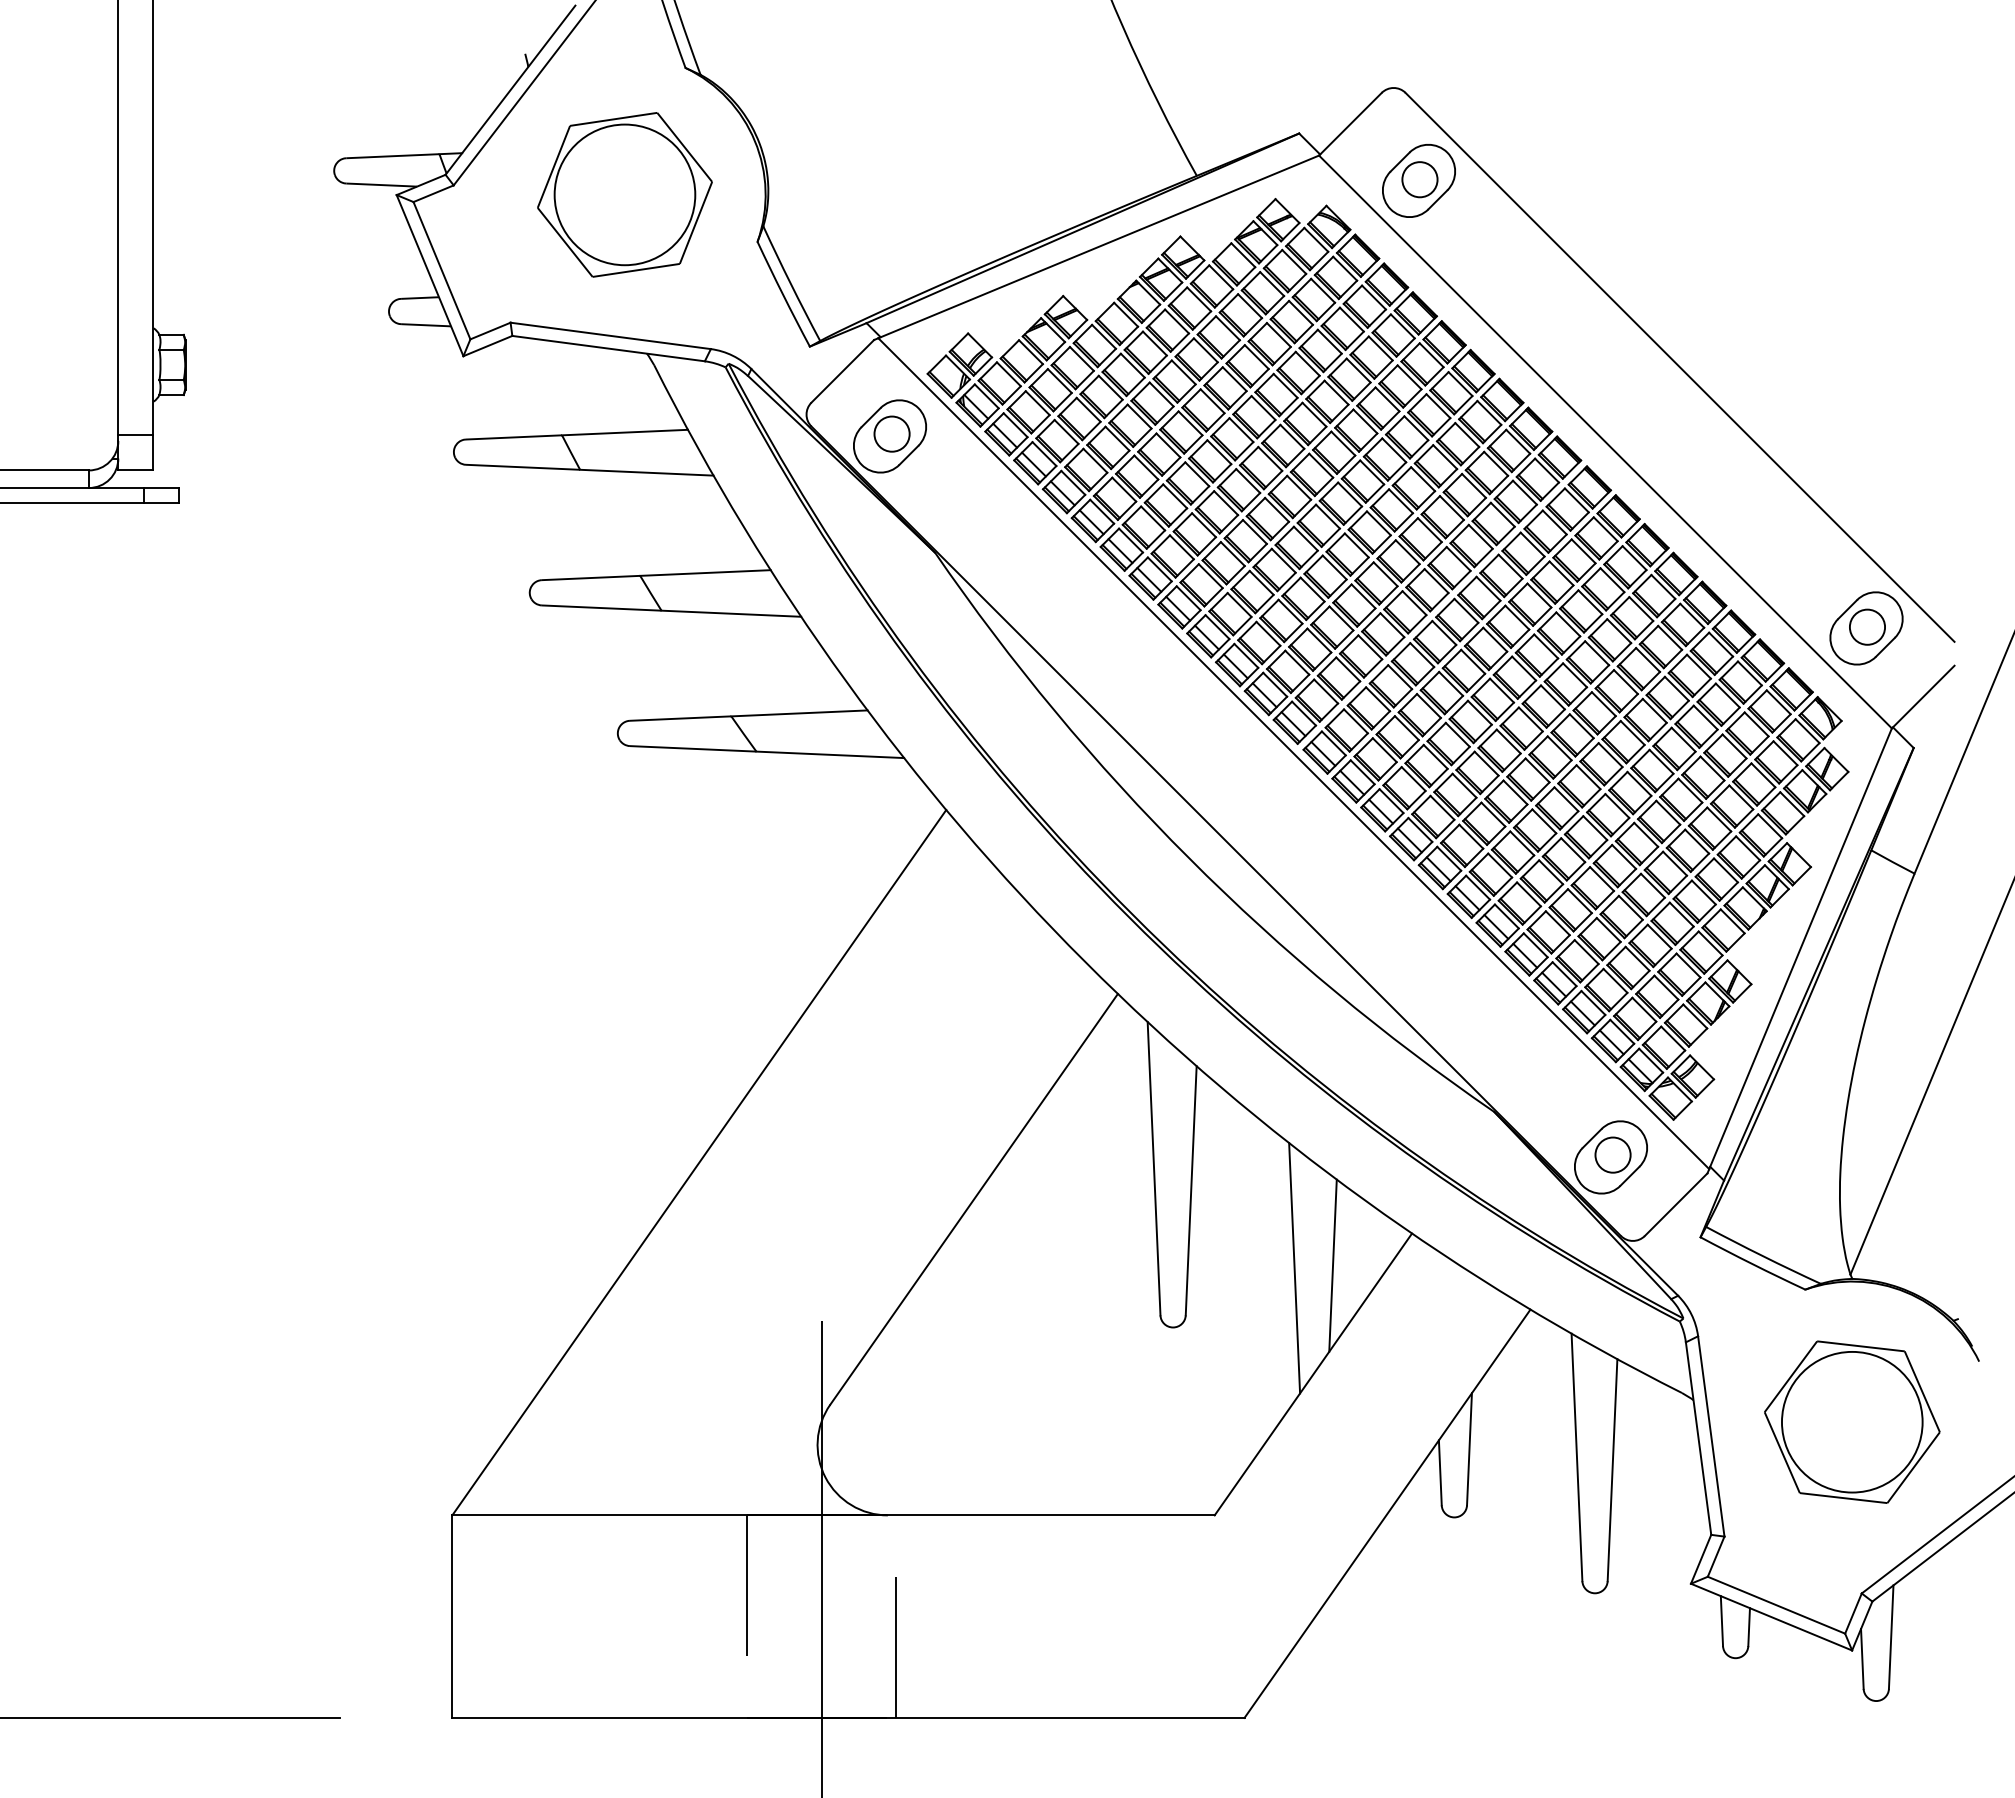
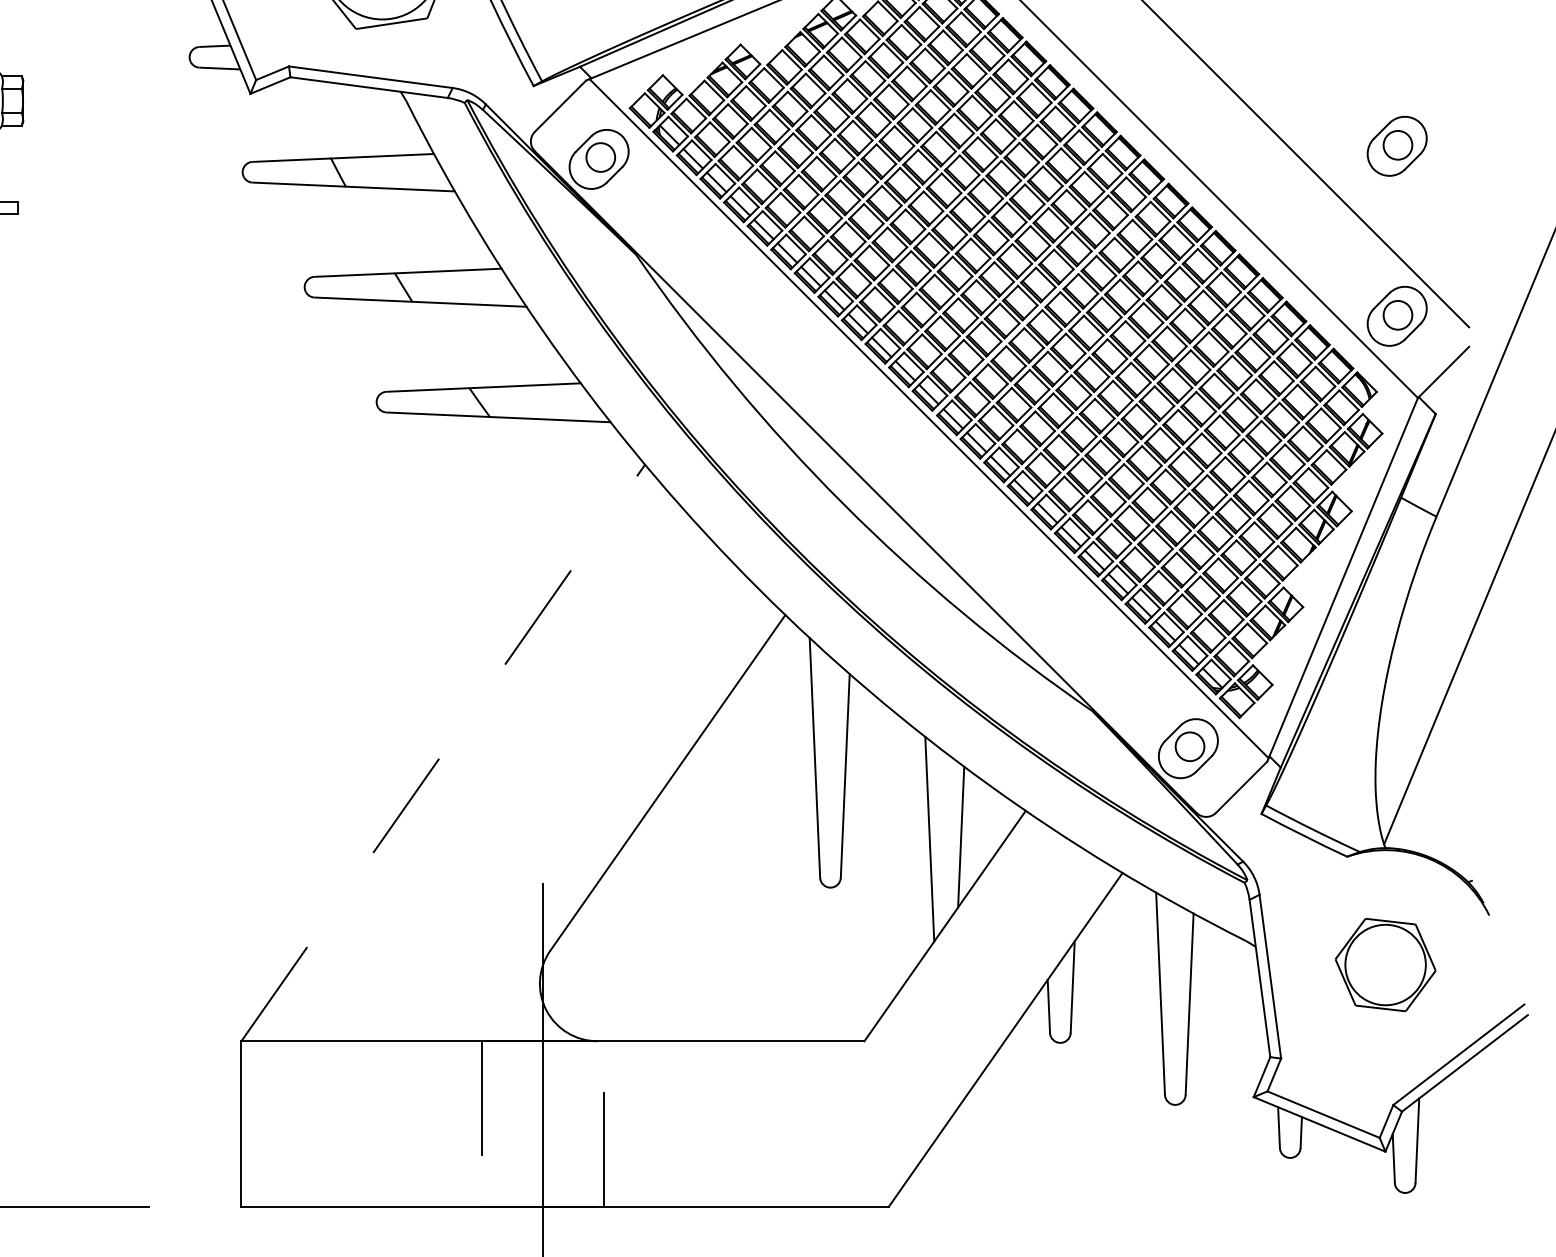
part: (1866, 420) -> (1397, 146), added
line: (699, 1162) -> (443, 752), solid -> dashed
part: (1852, 1421) -> (1385, 964), size x0.7

